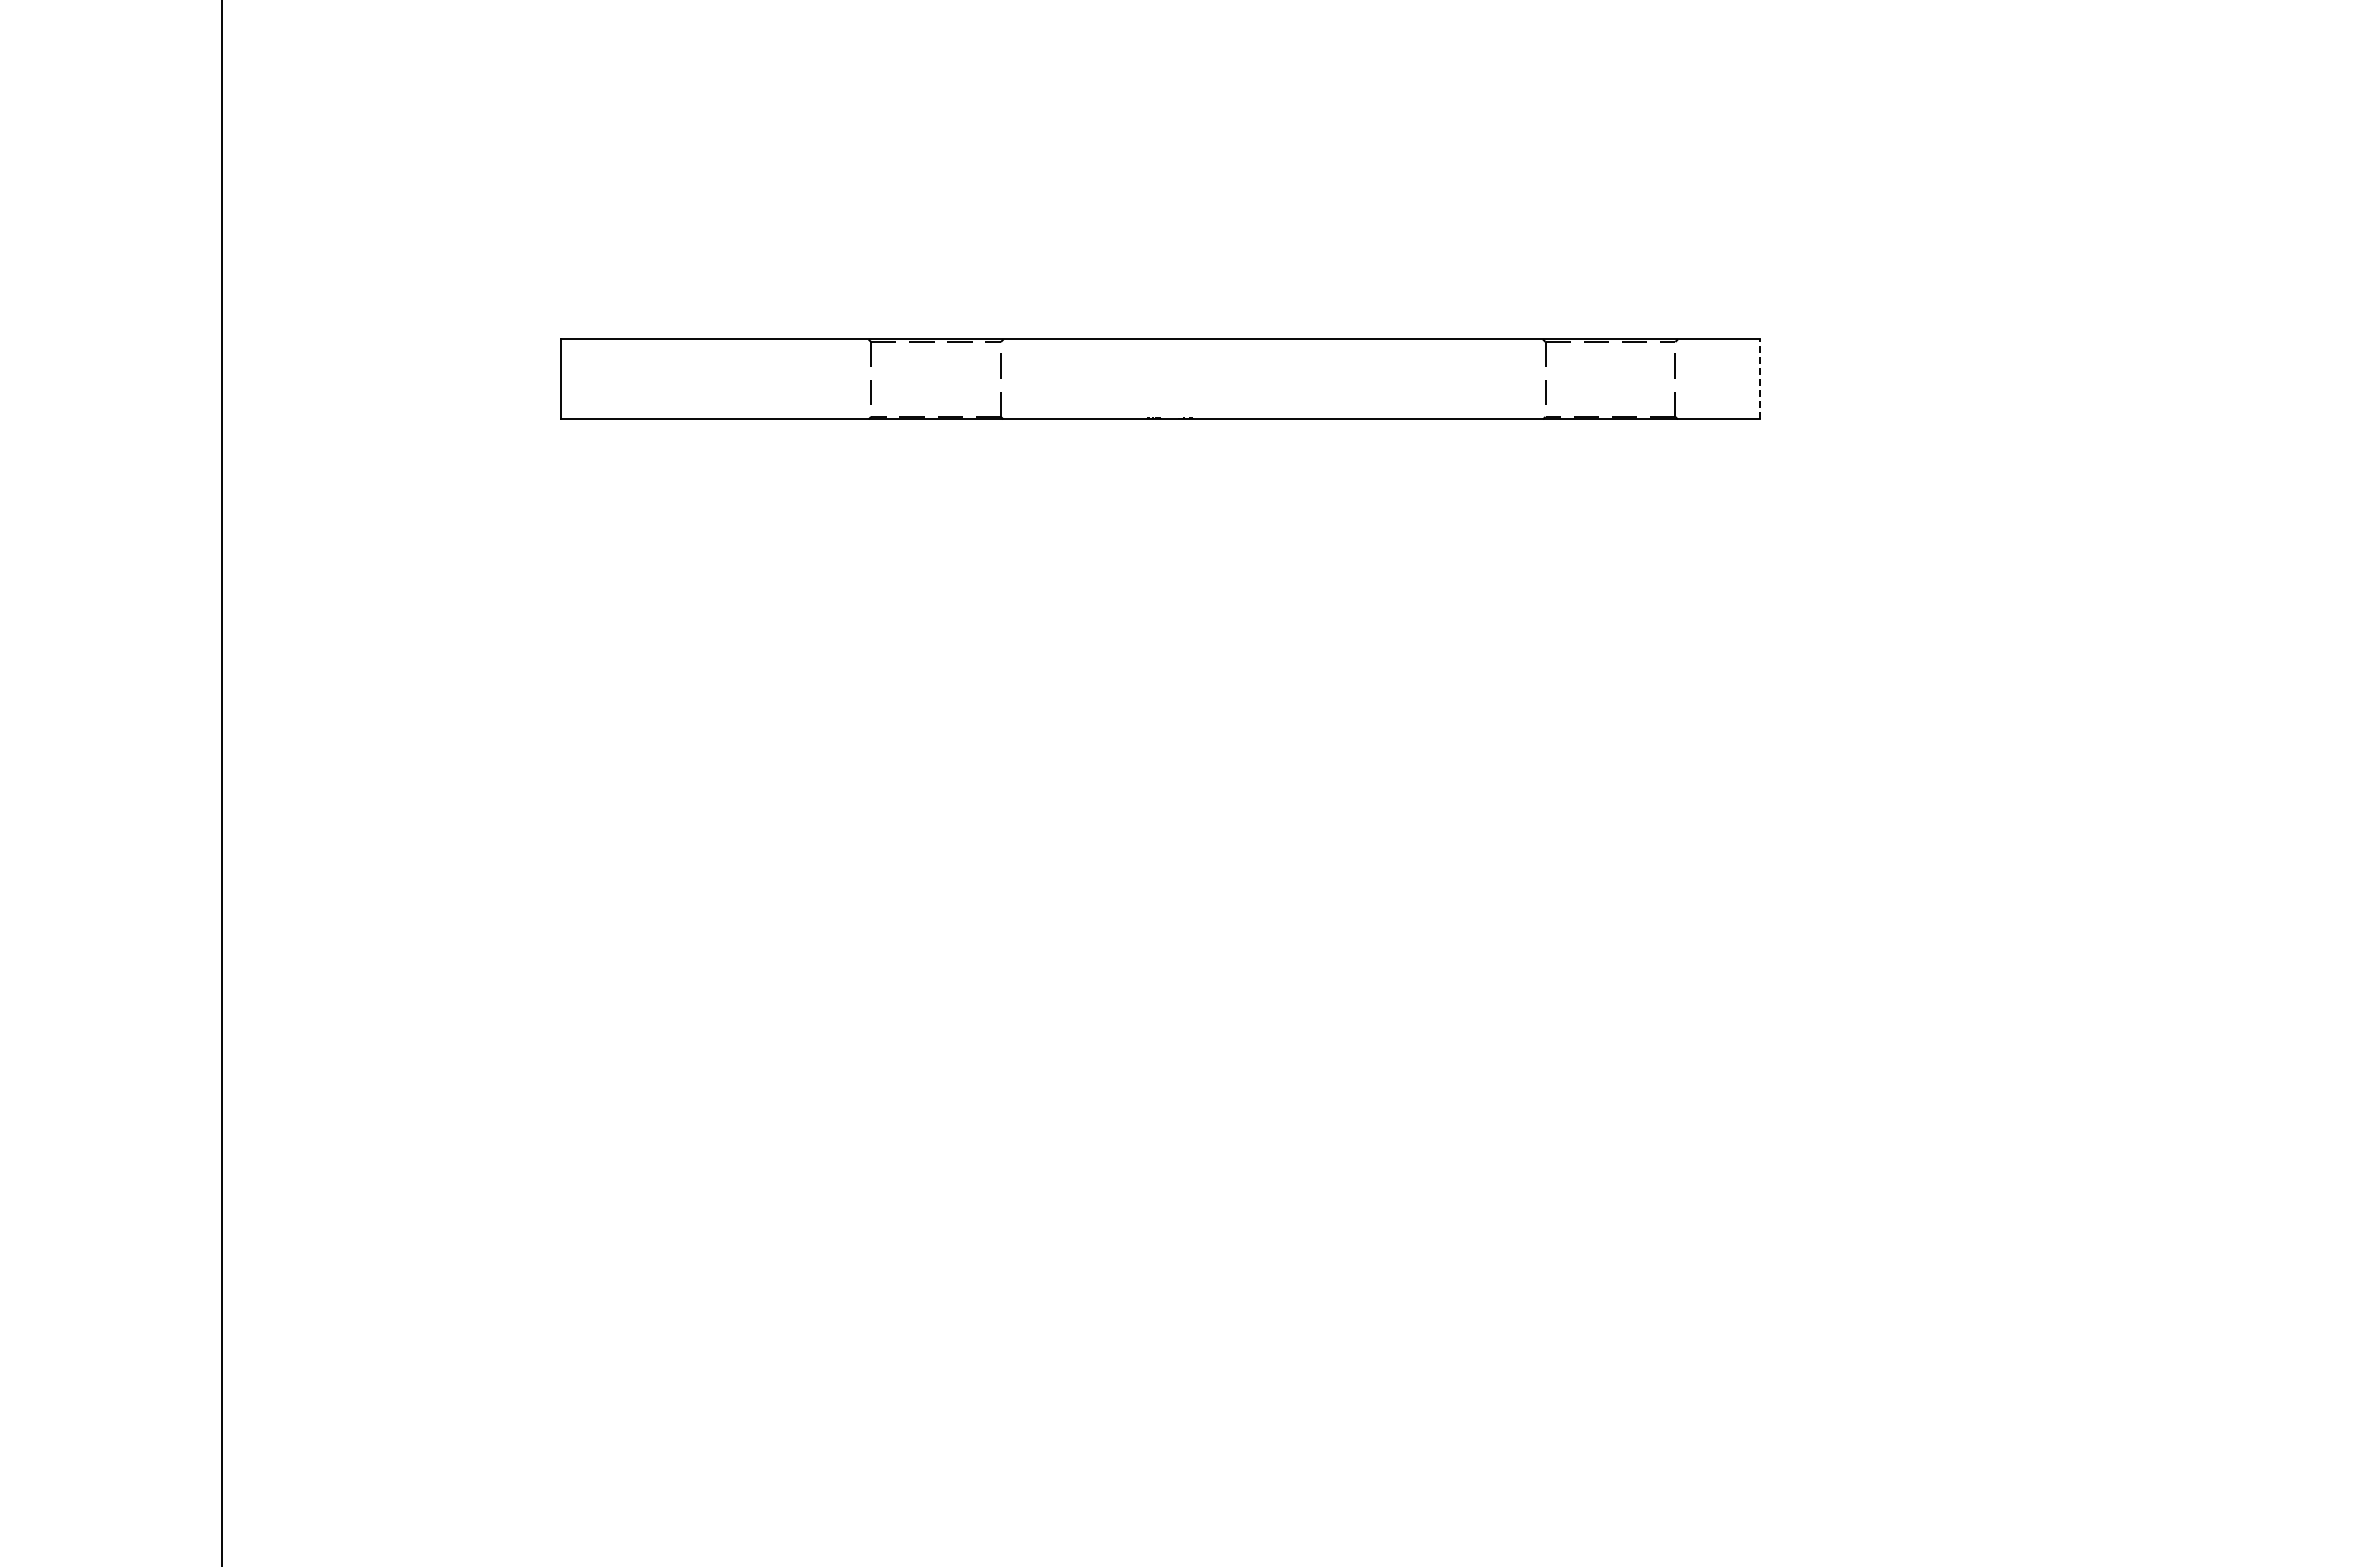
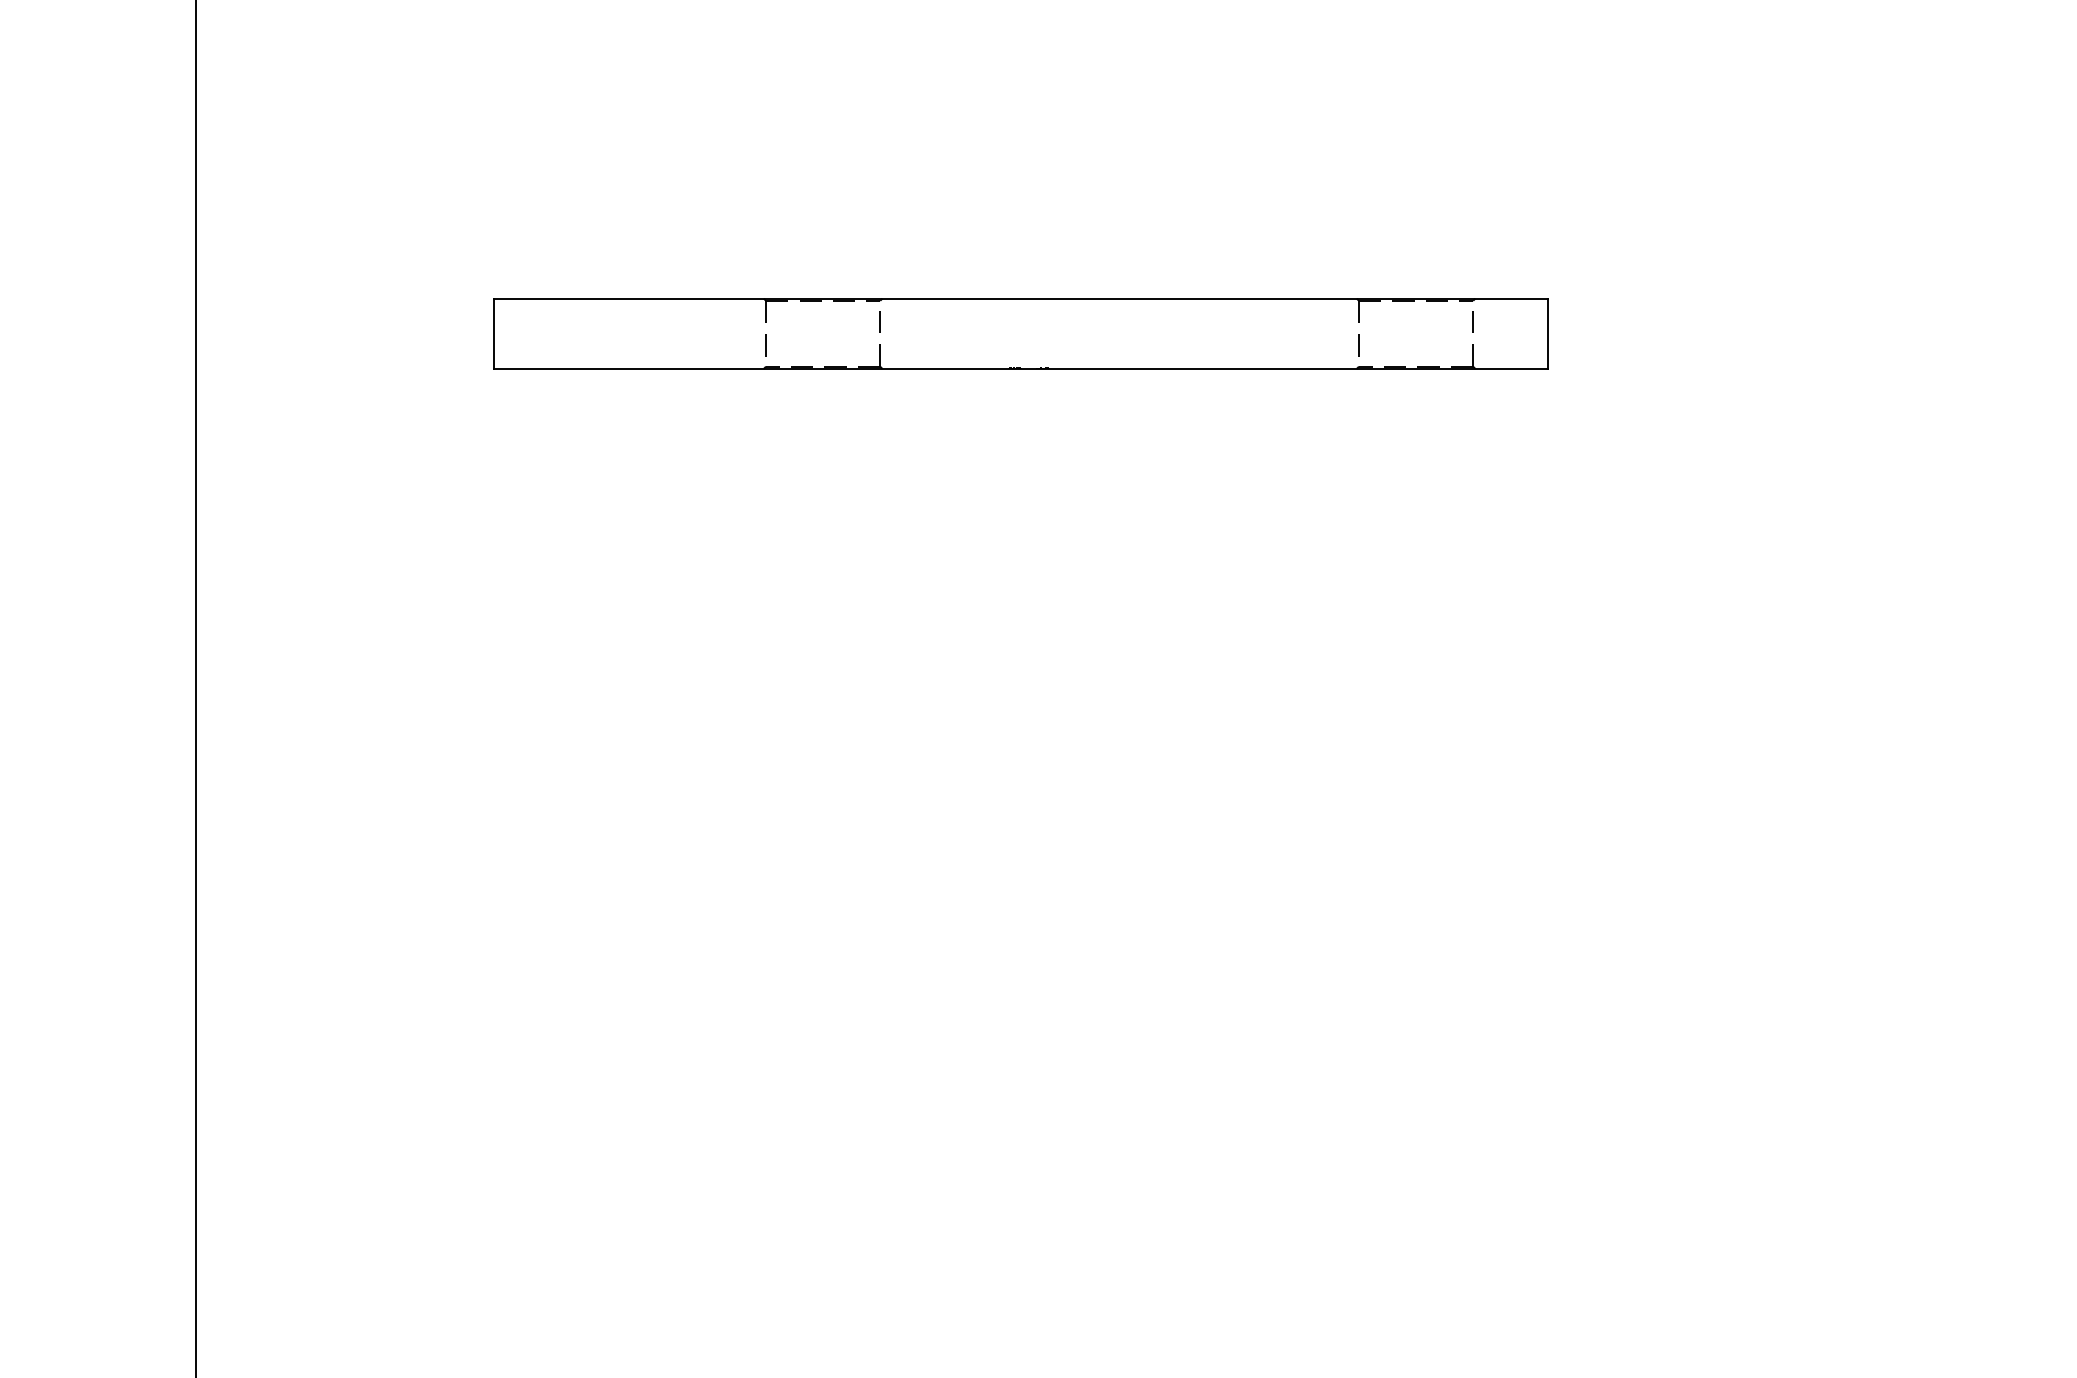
line: (1760, 379) -> (1547, 333), dashed -> solid

